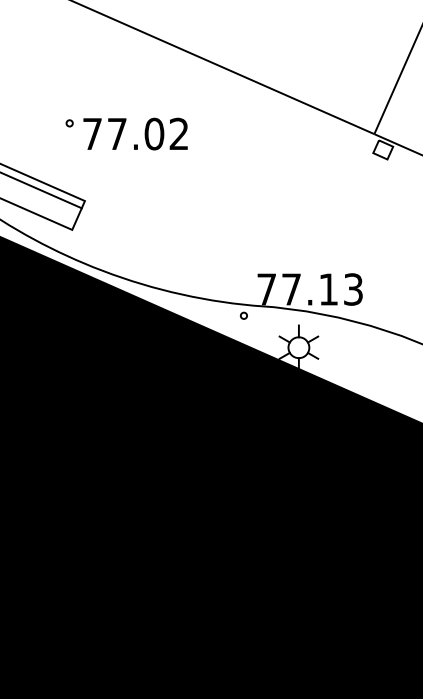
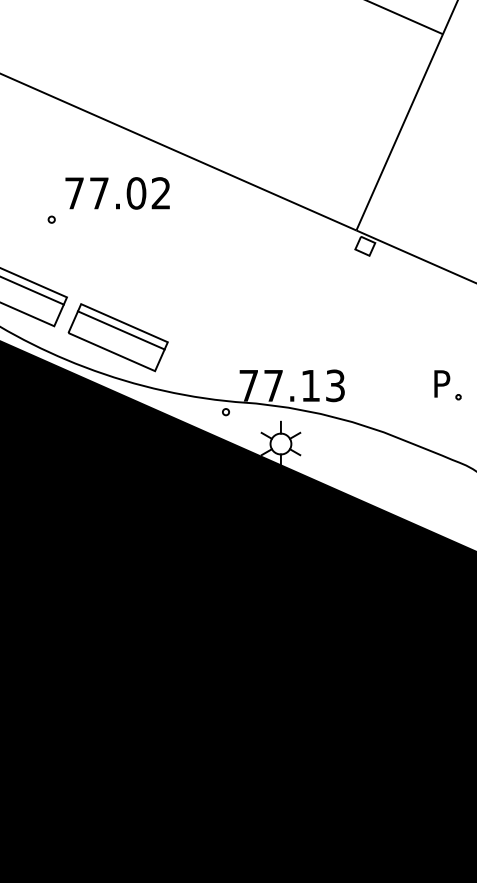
text: (135, 134) -> (117, 193), moved
part: (135, 241) -> (117, 337), added

